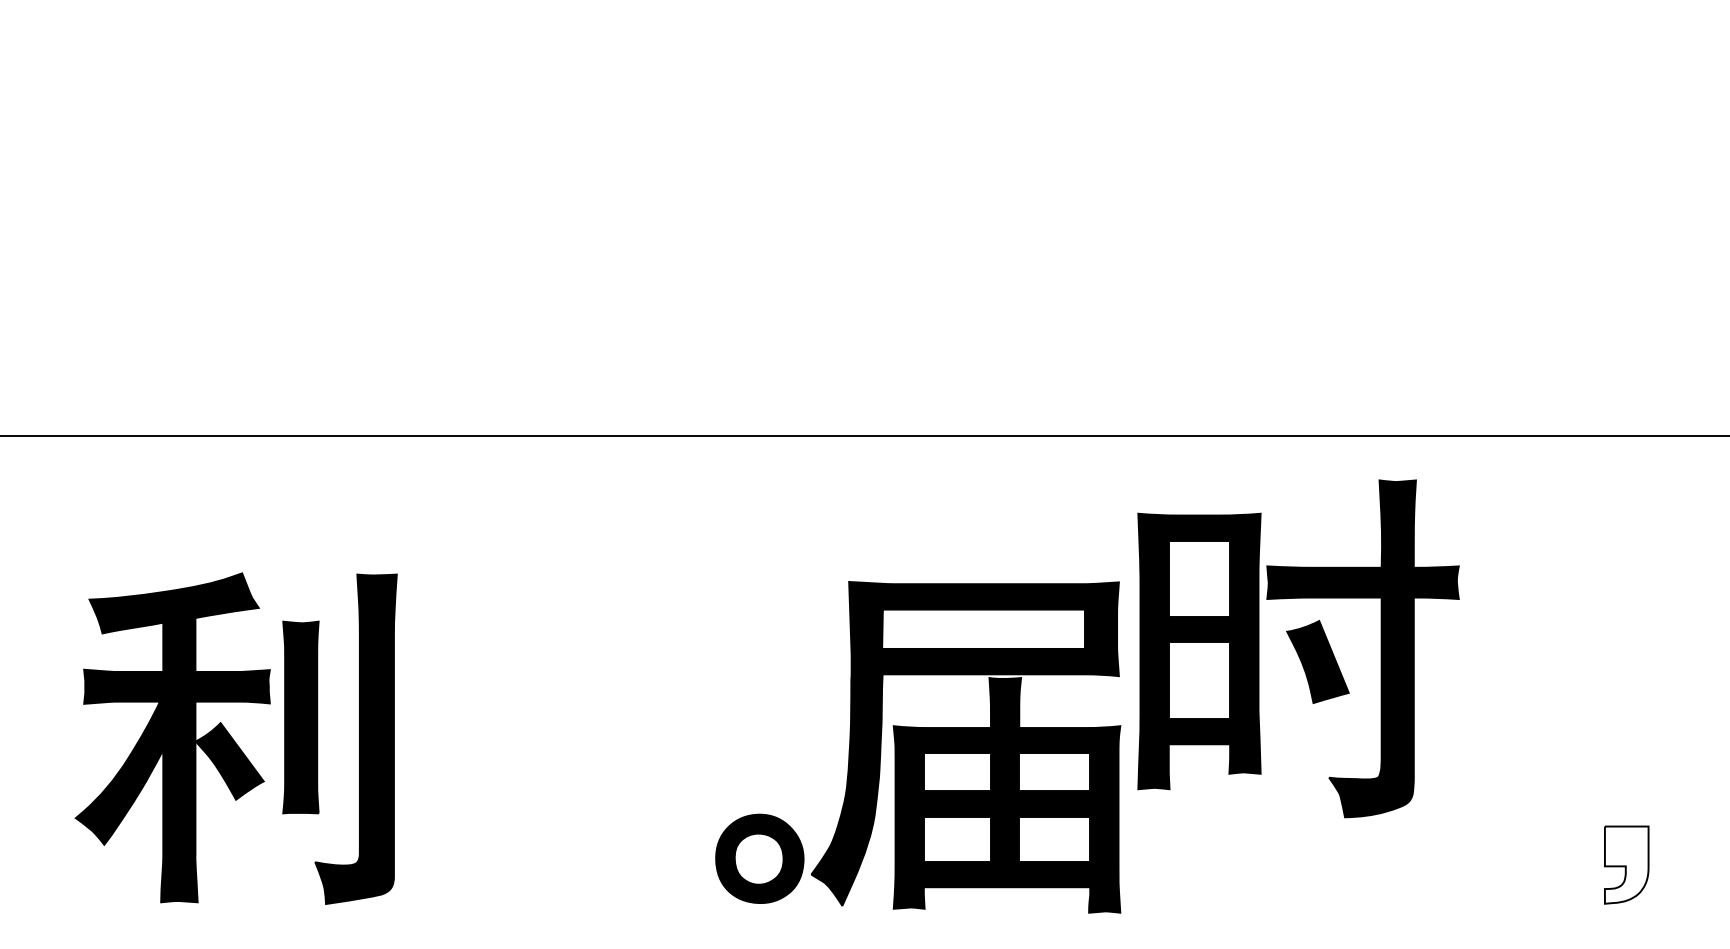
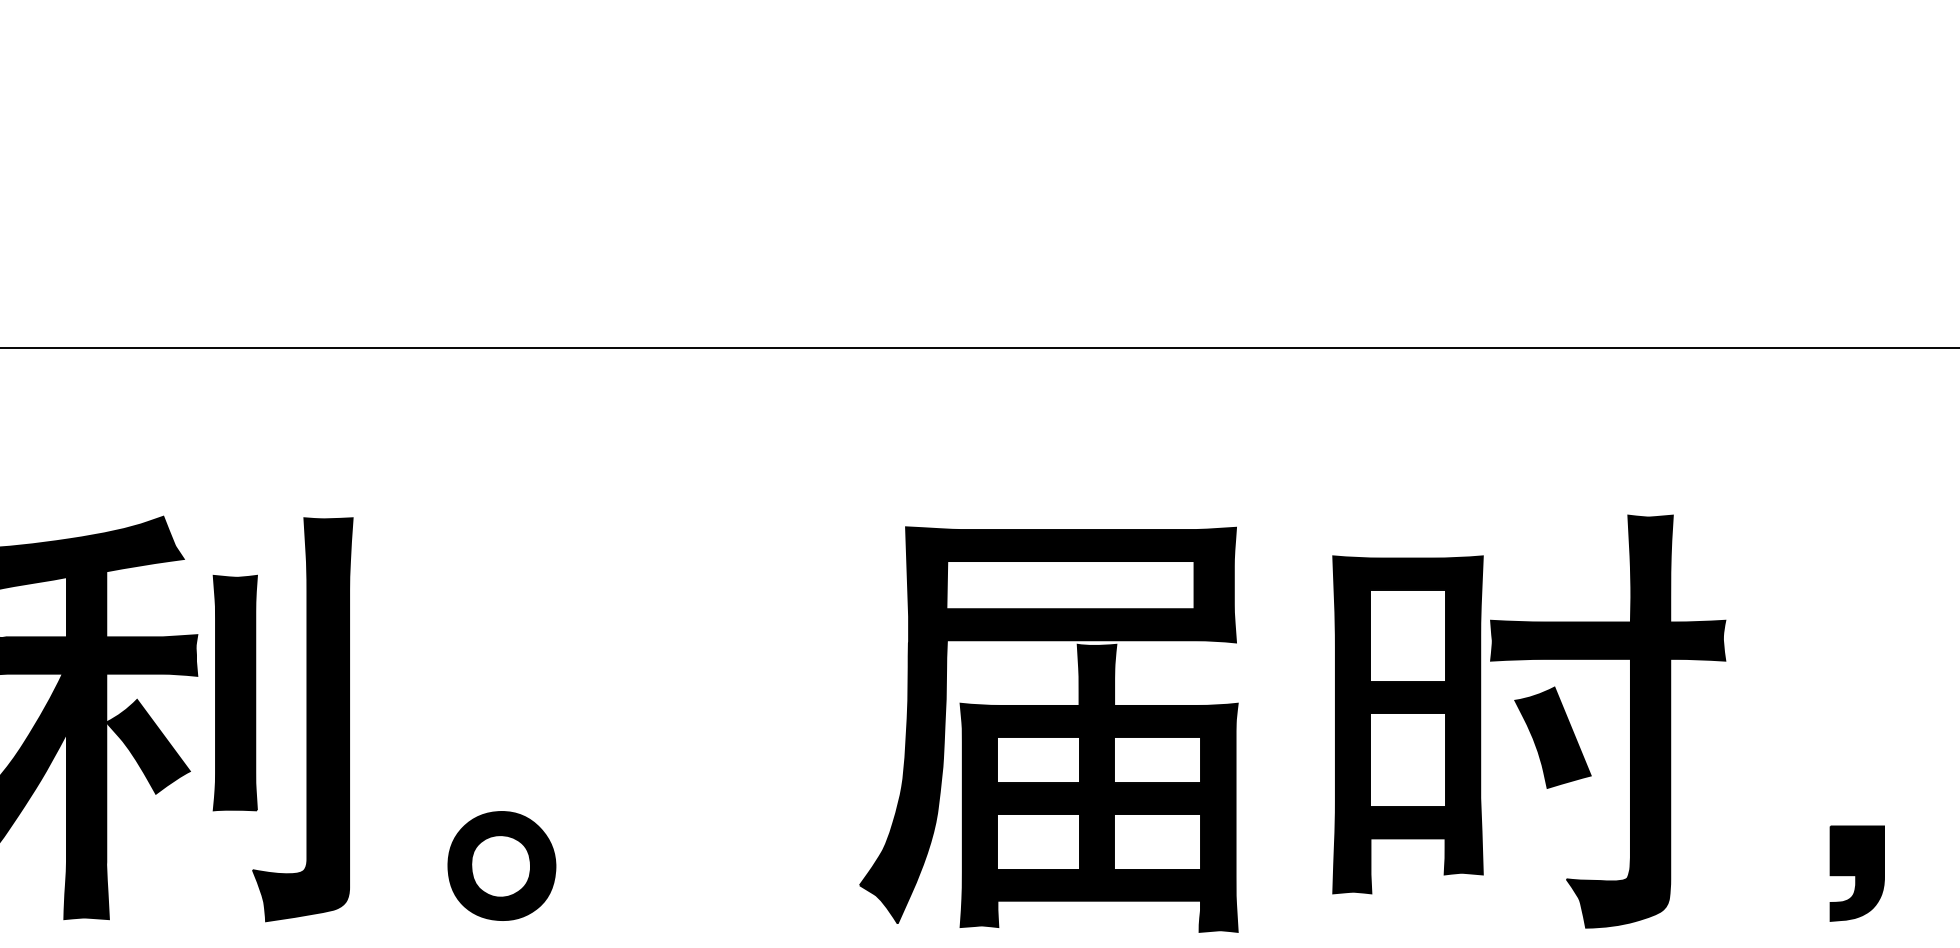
part: (1298, 648) -> (1529, 721), moved
part: (759, 858) -> (501, 865), moved
fill: (1626, 864) -> (1857, 872), added

